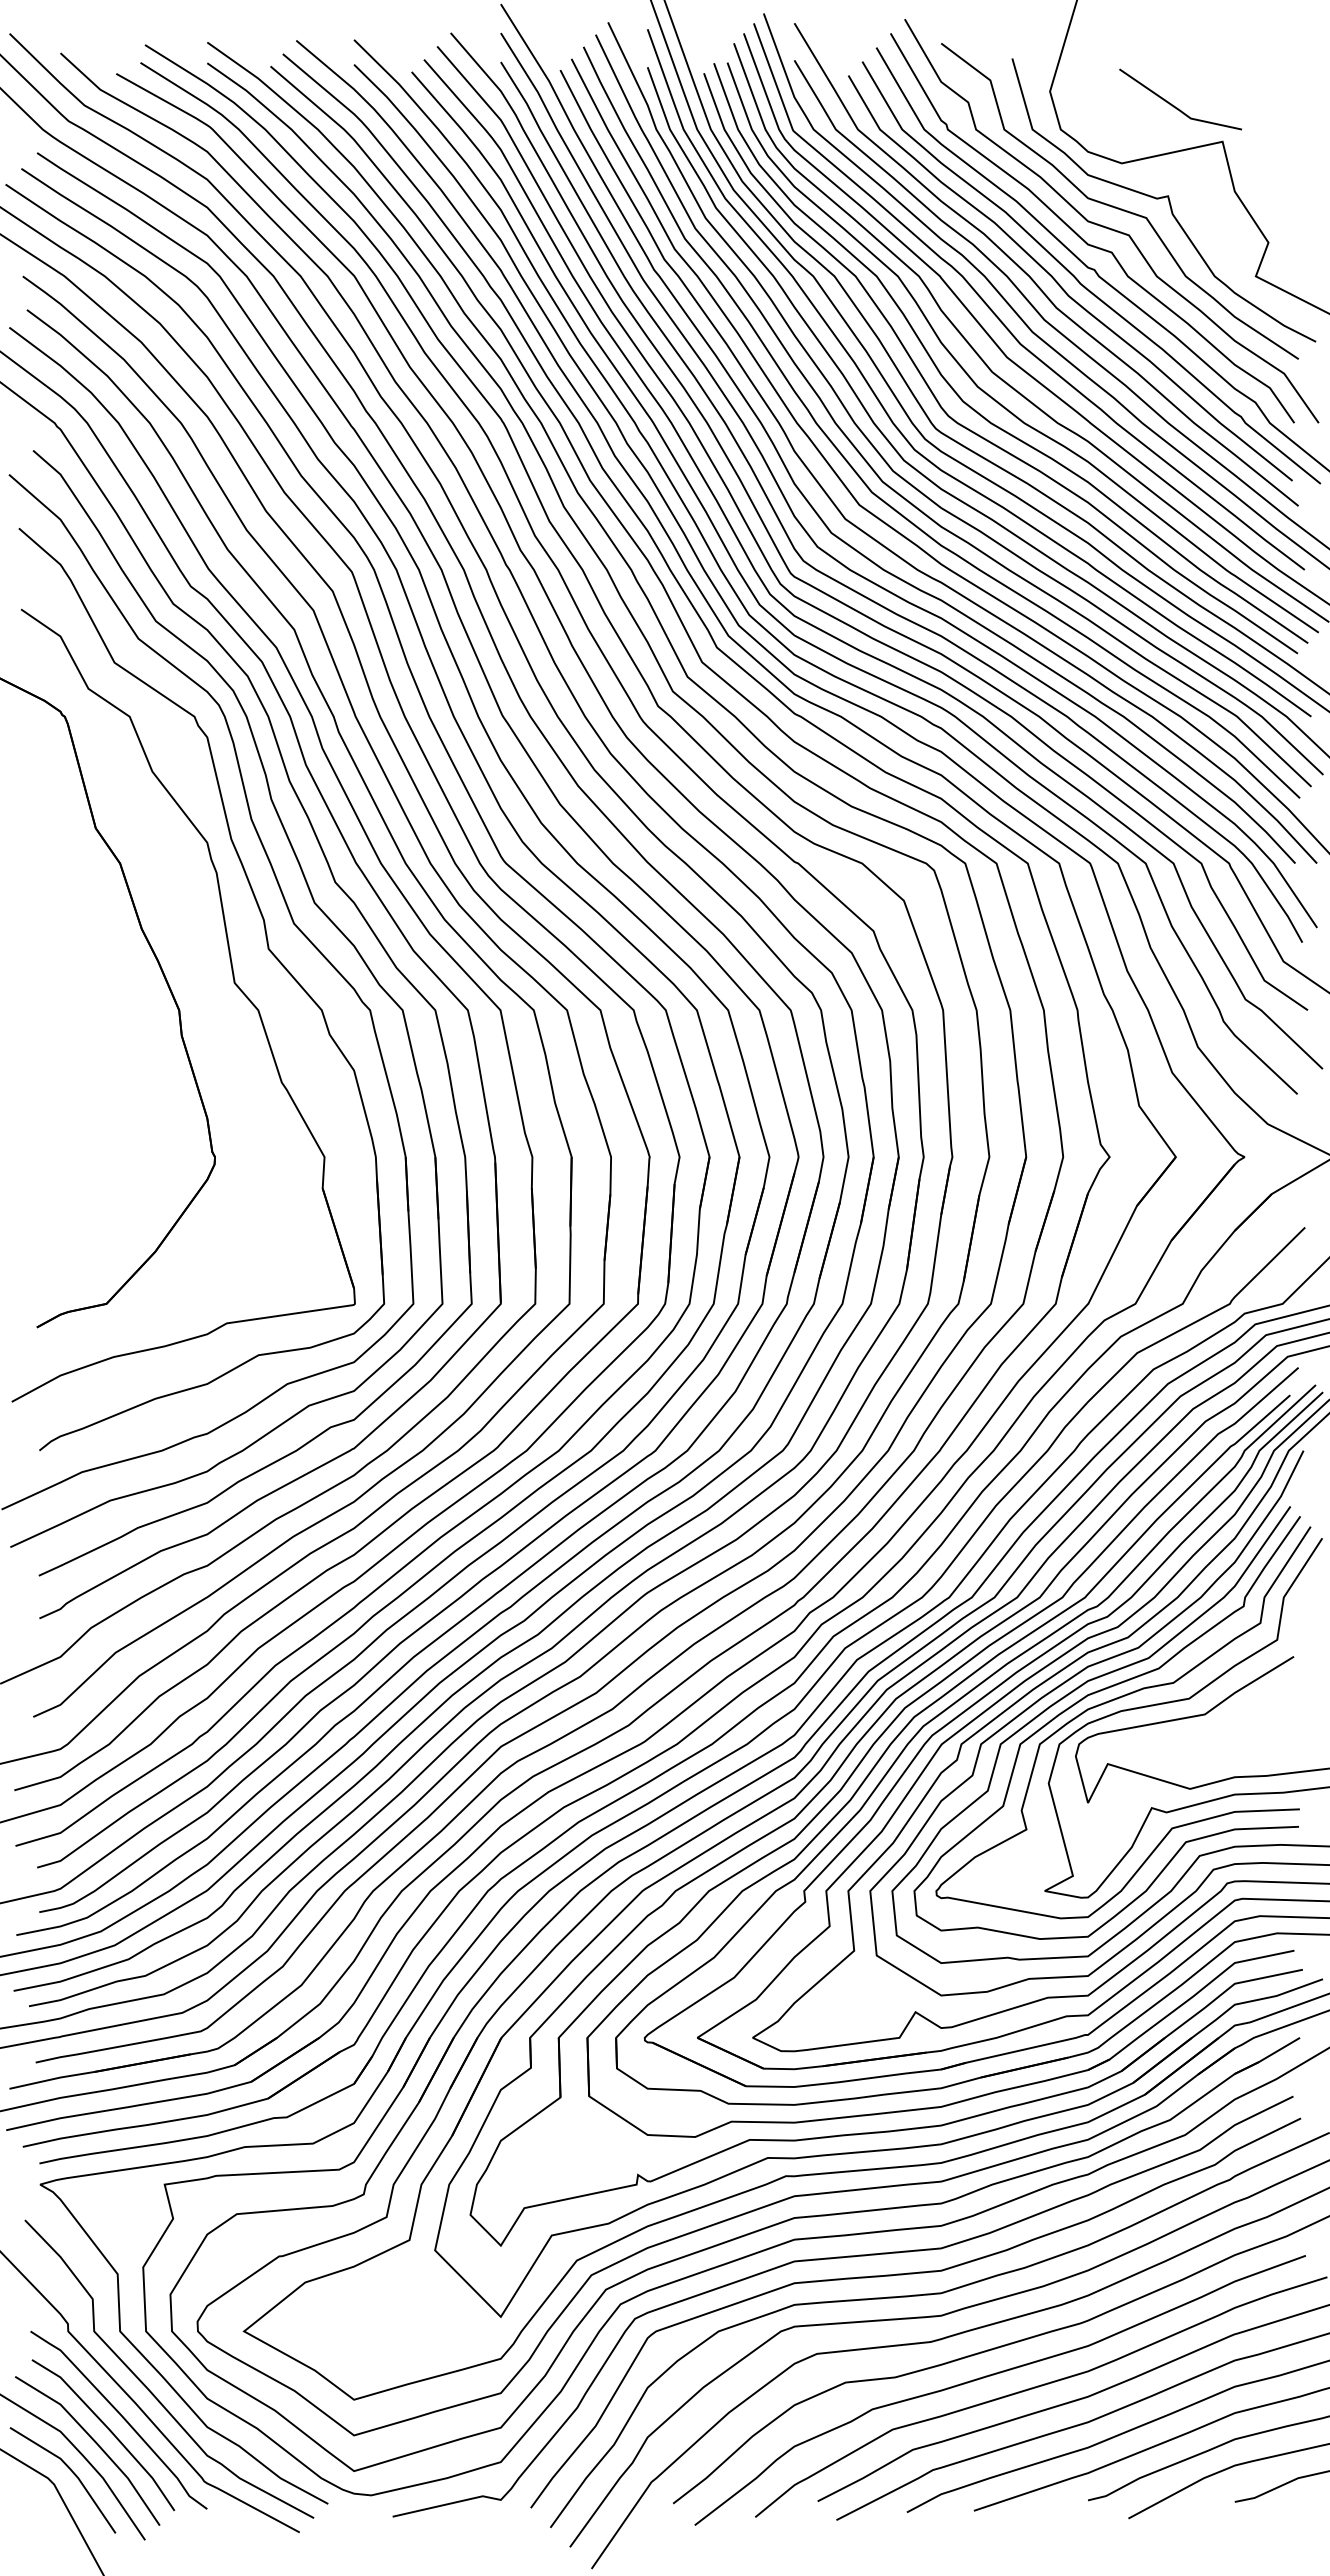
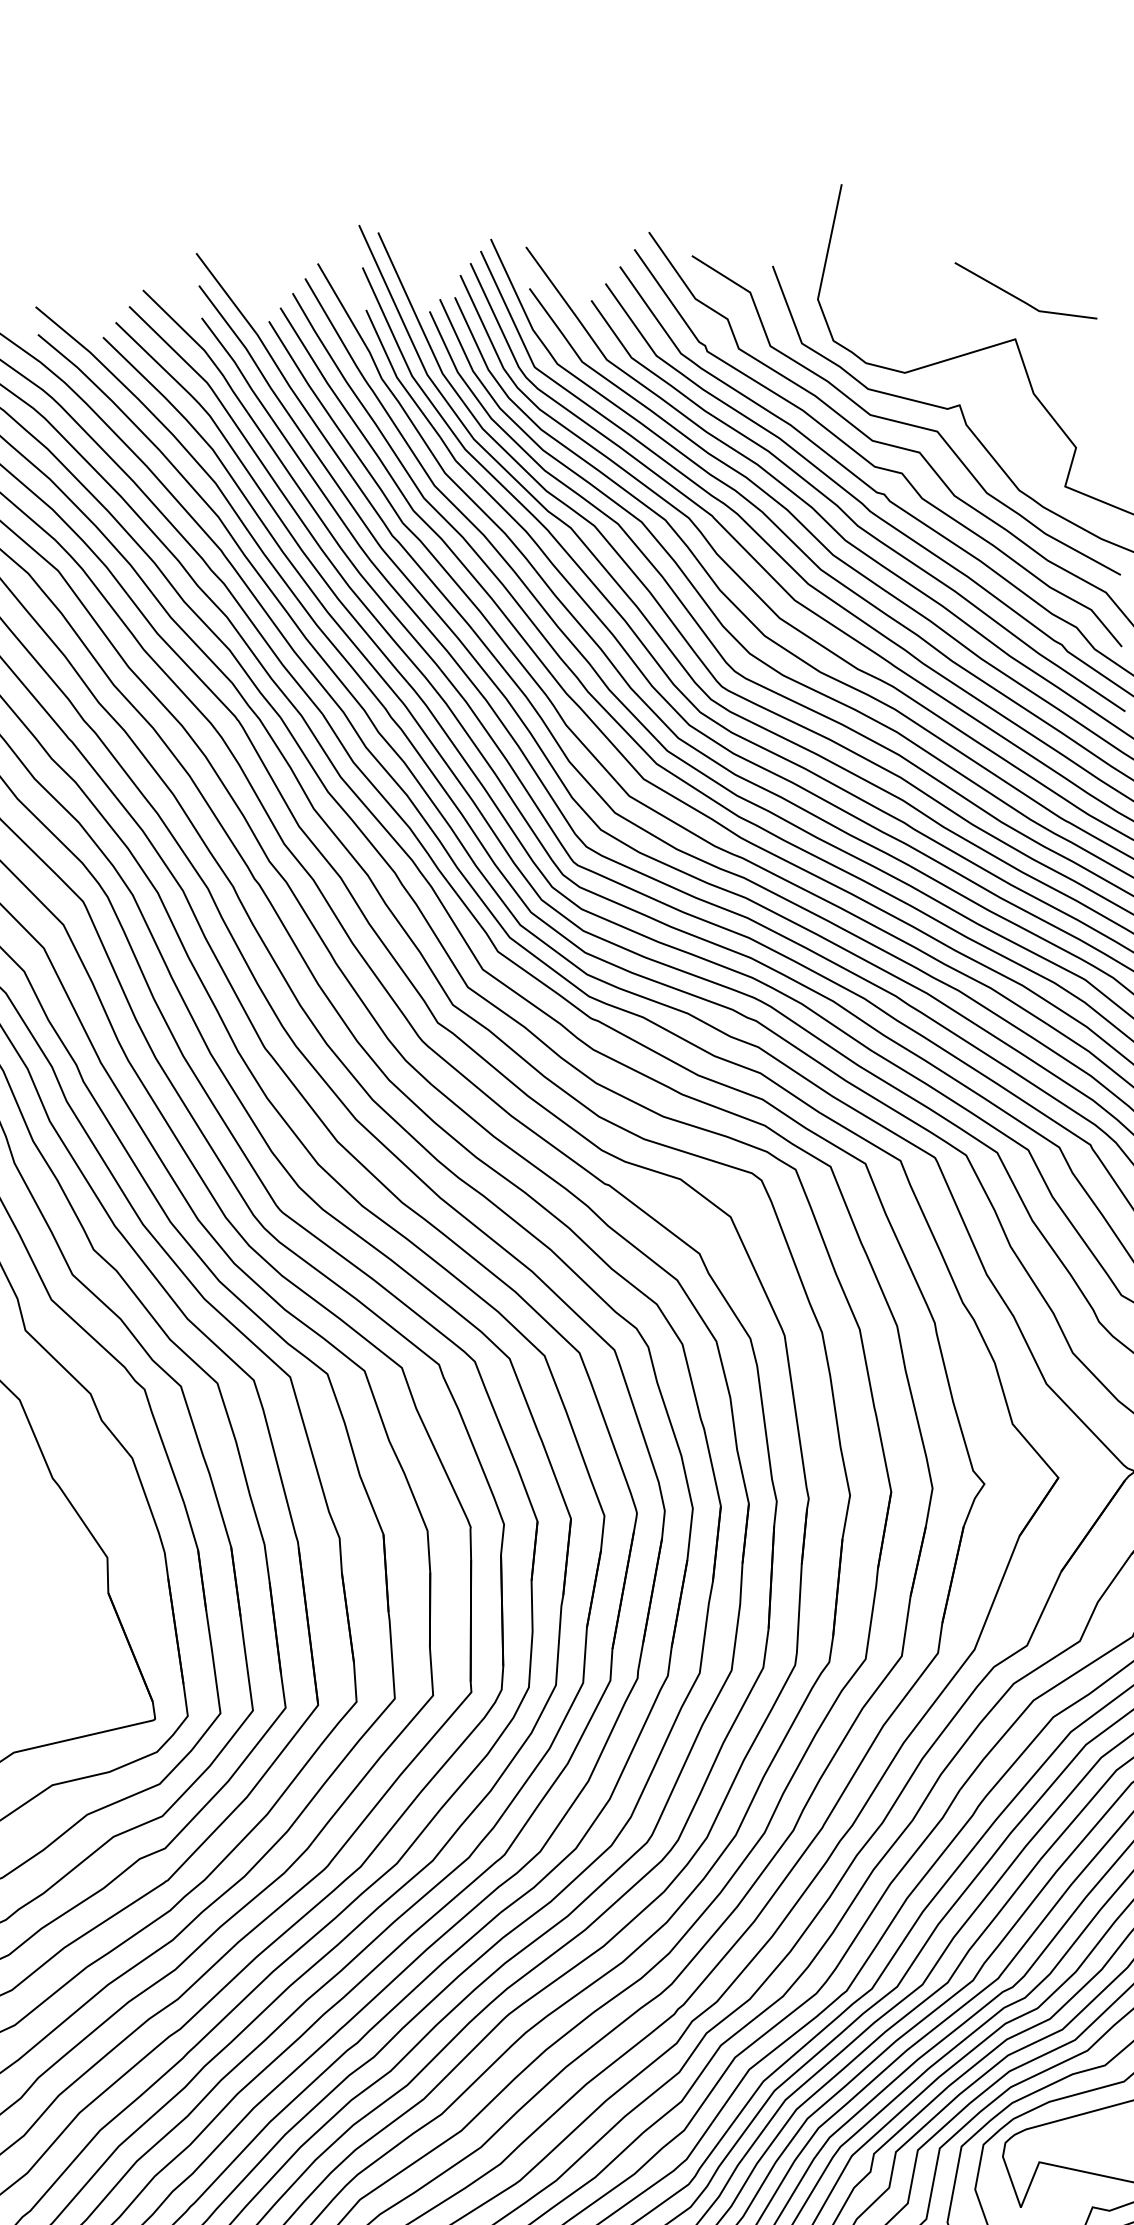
line: (1174, 105) -> (1019, 298), moved

